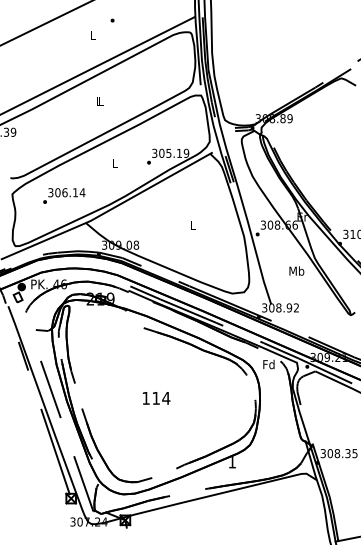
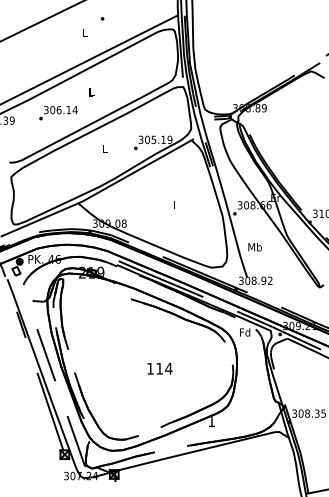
text: (64, 195) -> (58, 112), moved
text: (296, 270) -> (254, 246), moved
text: (156, 398) -> (159, 368), moved

